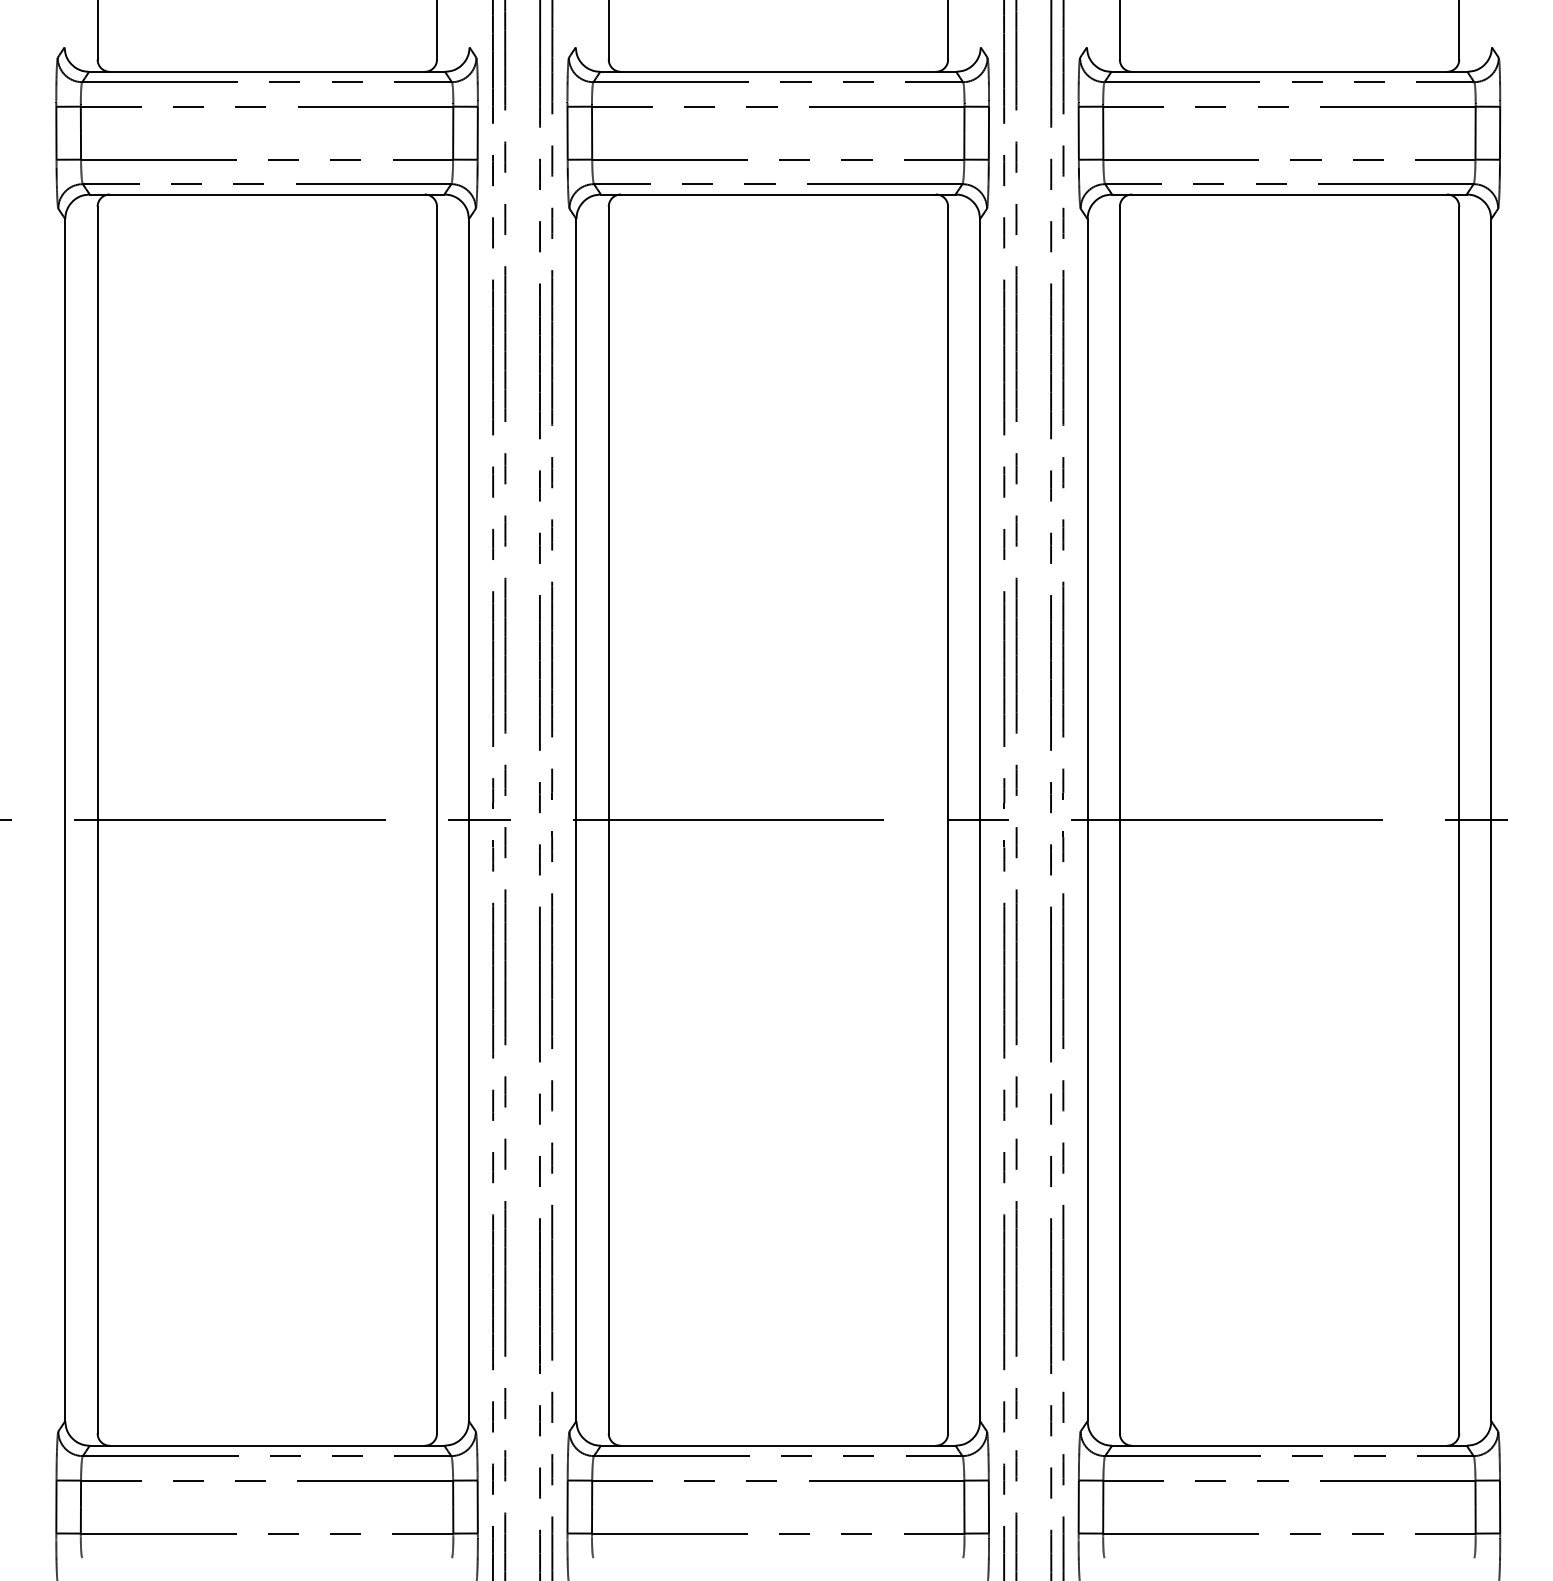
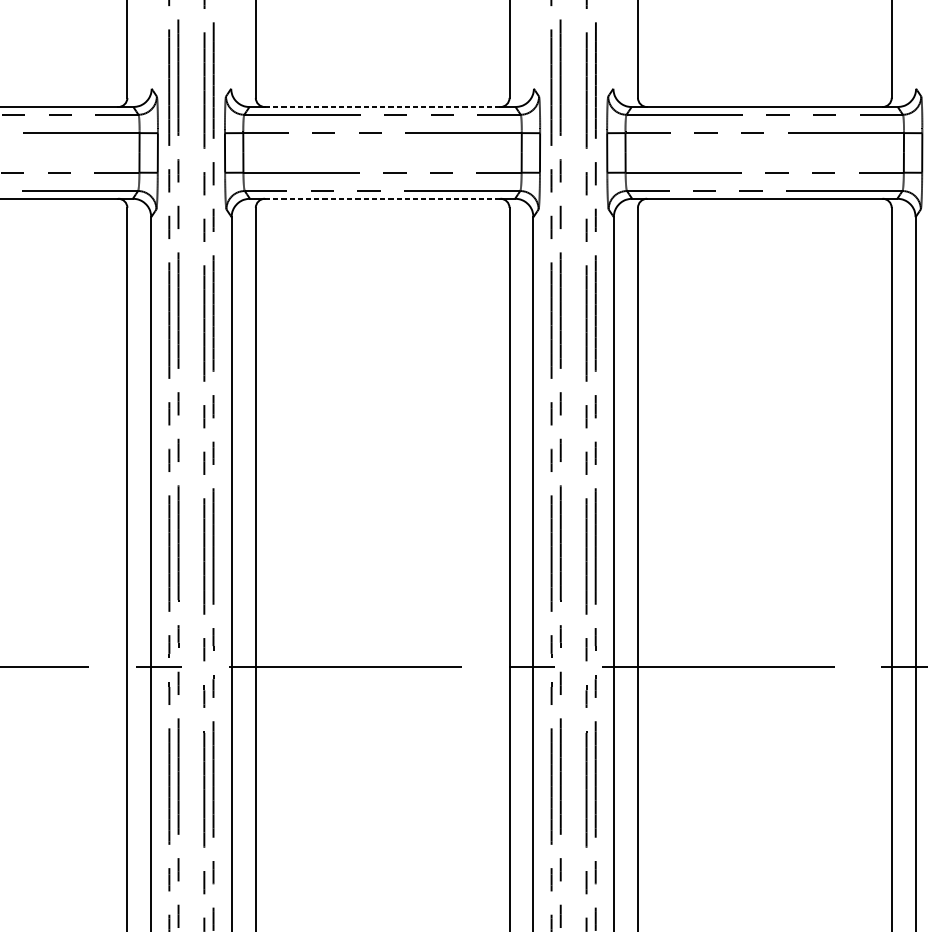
line: (777, 71) -> (381, 106), solid -> dashed
line: (777, 194) -> (381, 198), solid -> dashed

